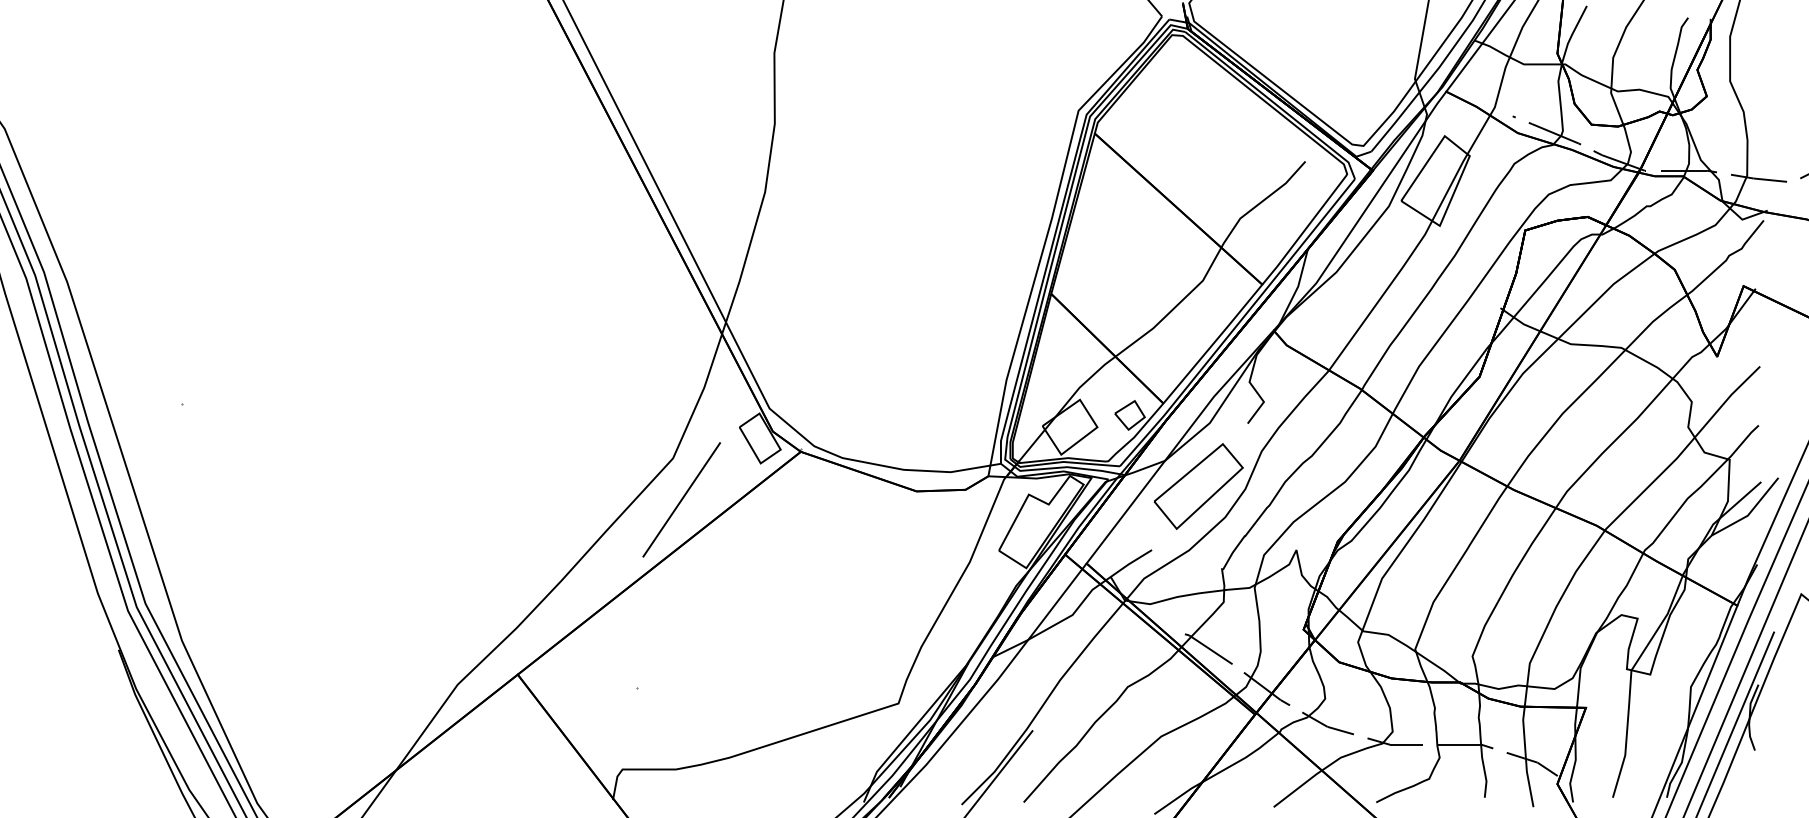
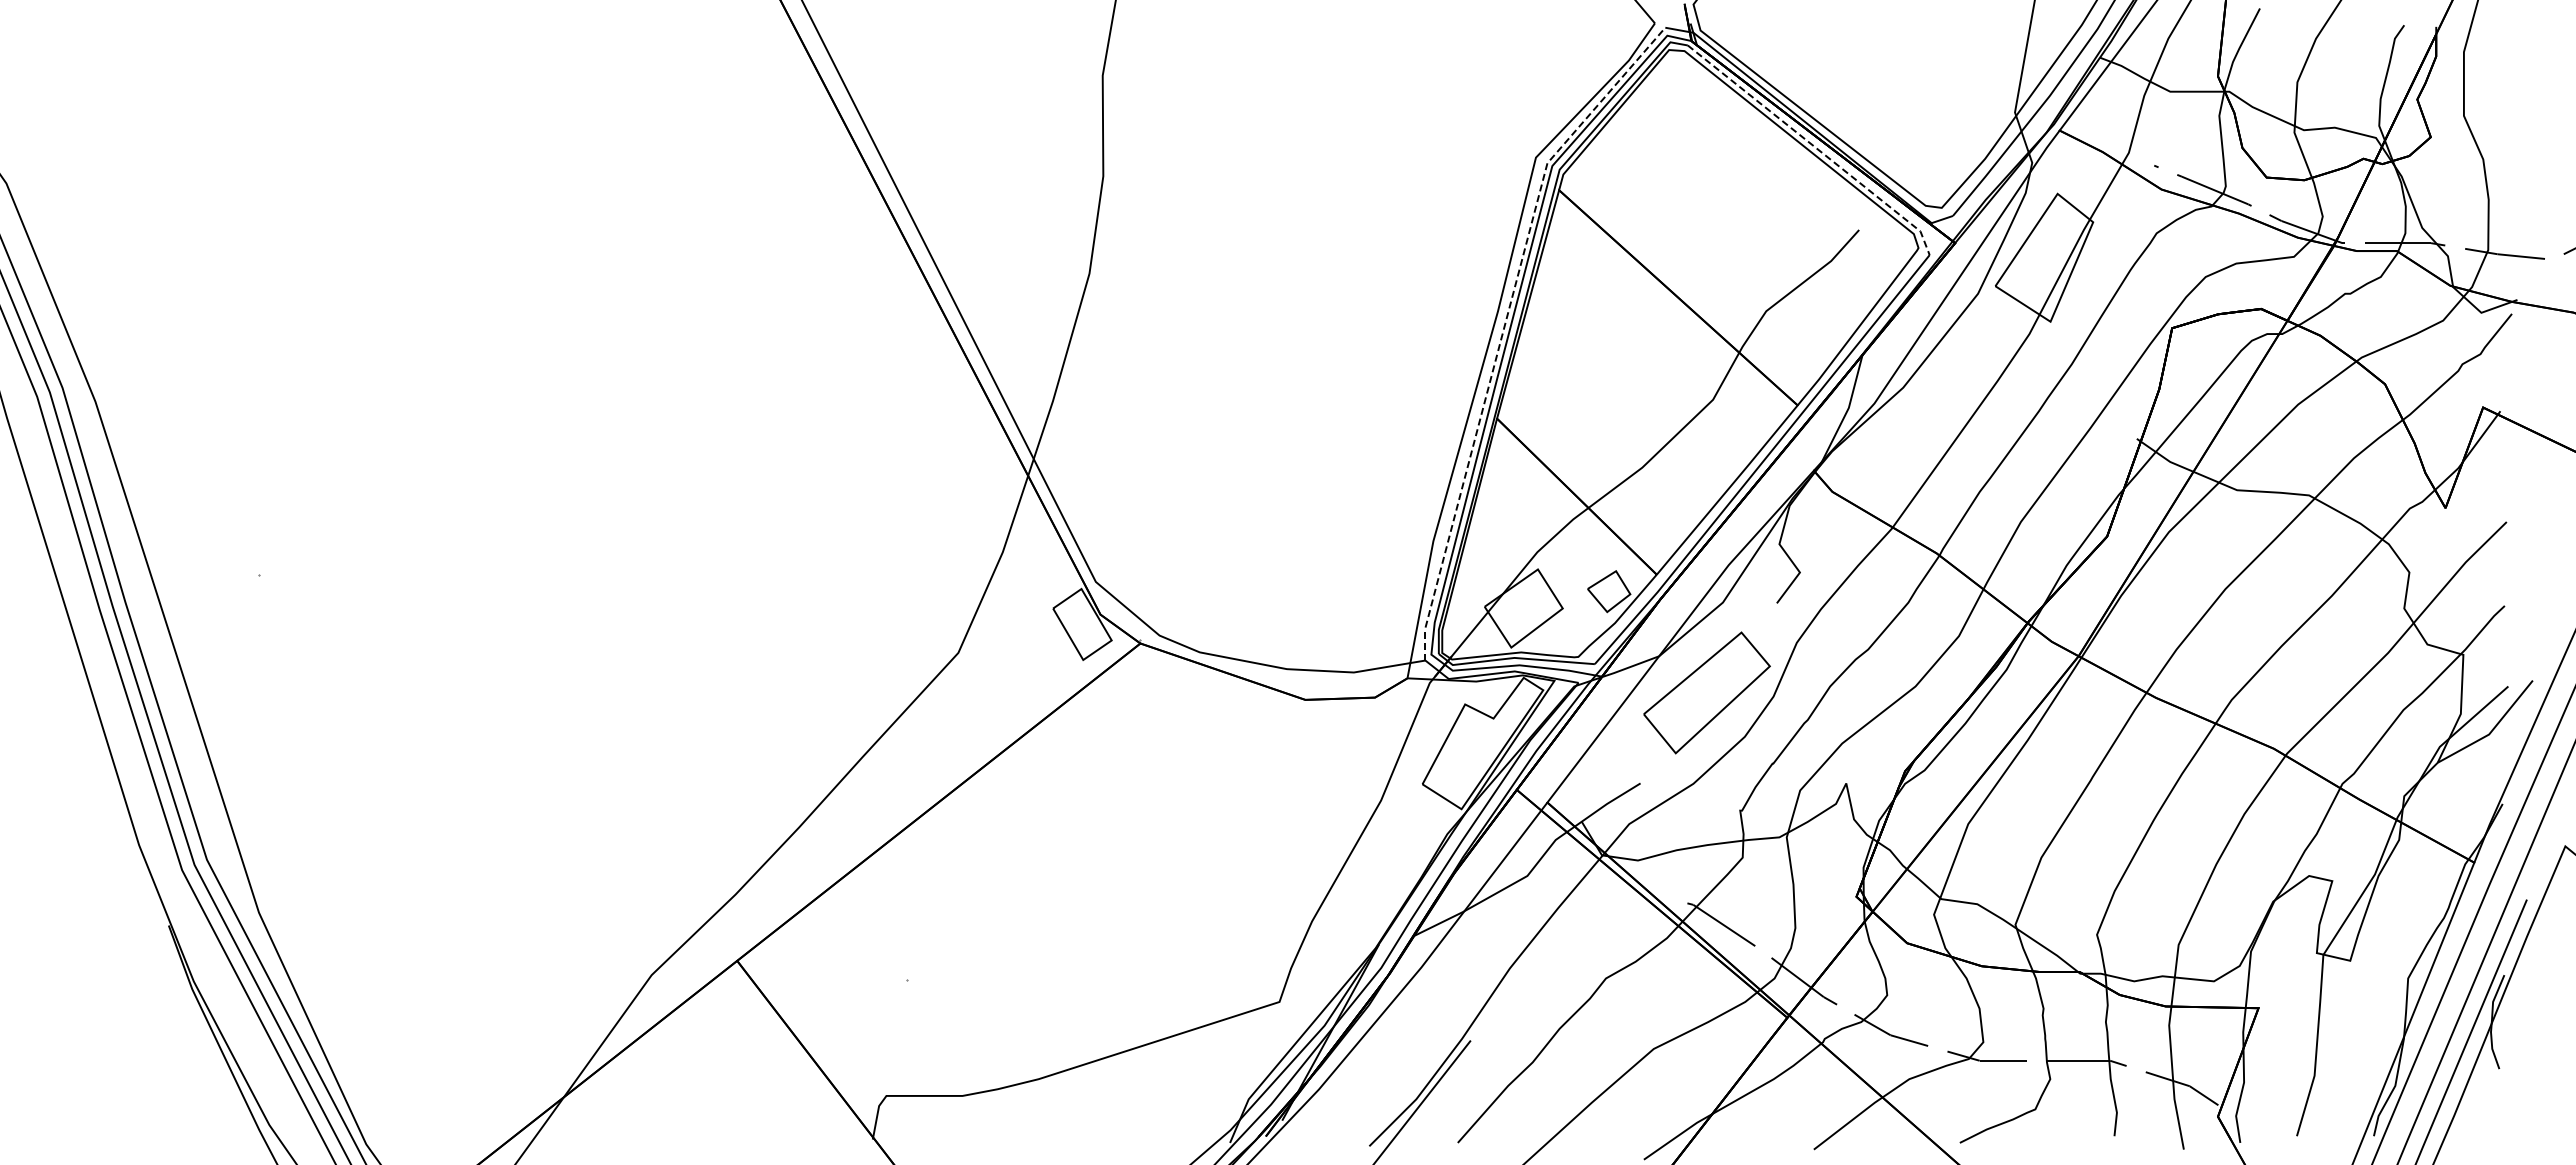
line: (1274, 103) -> (1815, 147), solid -> dashed
line: (1057, 227) -> (1505, 324), solid -> dashed
line: (681, 499) -> (970, 711), removed

